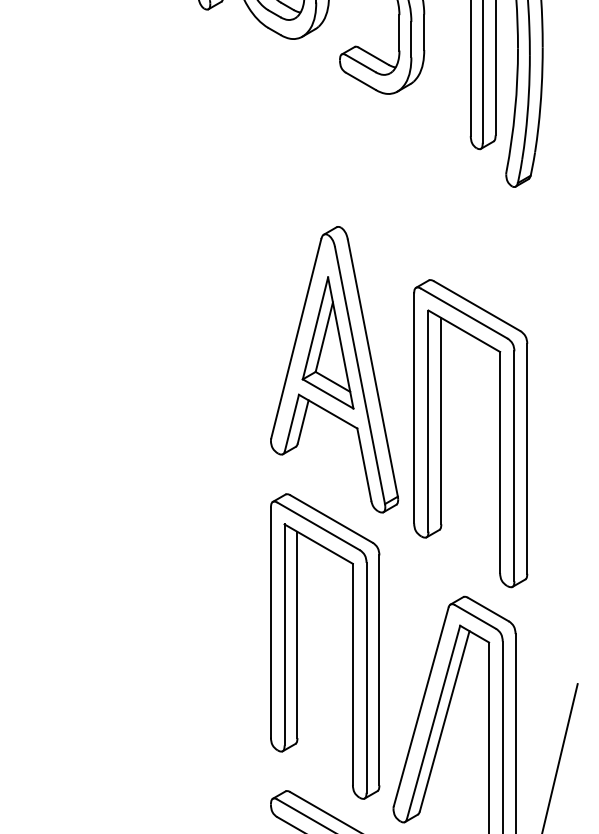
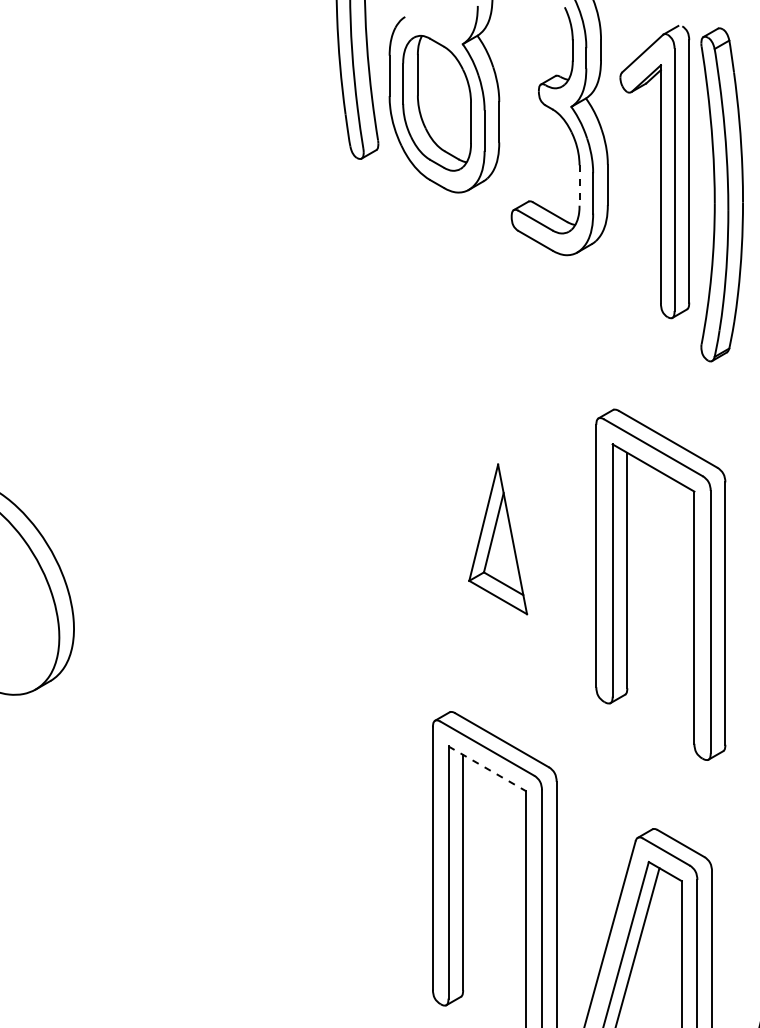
line: (399, 33) -> (579, 186), solid -> dashed
part: (334, 369) -> (505, 569), removed
part: (441, 433) -> (627, 584), moved
line: (318, 543) -> (487, 768), solid -> dashed

